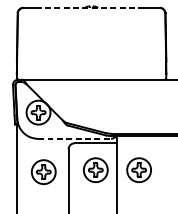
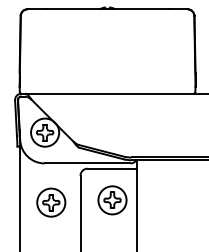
line: (91, 7) -> (107, 9), dashed -> solid
line: (74, 138) -> (87, 163), dashed -> solid
part: (139, 170) -> (163, 200), removed

